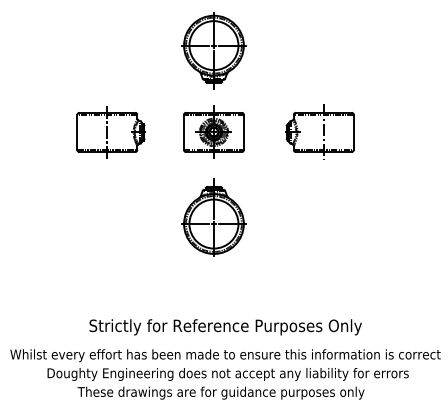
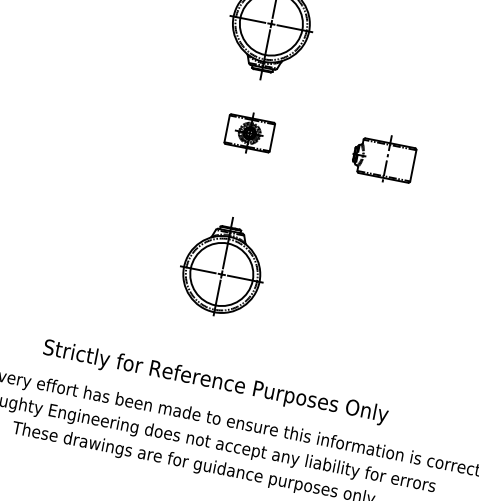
part: (213, 131) -> (249, 132), size x0.6
part: (319, 131) -> (383, 158), size x0.7
part: (110, 132) -> (119, 107), removed
part: (213, 217) -> (222, 266), moved

